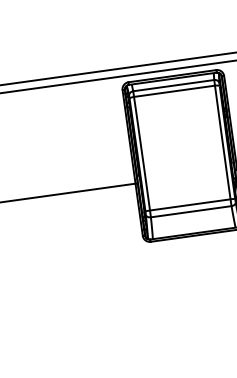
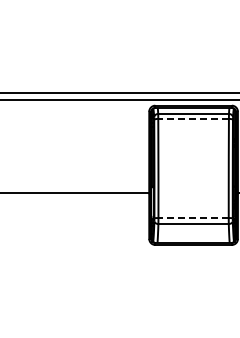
line: (174, 90) -> (193, 118), solid -> dashed
line: (190, 205) -> (193, 218), solid -> dashed

